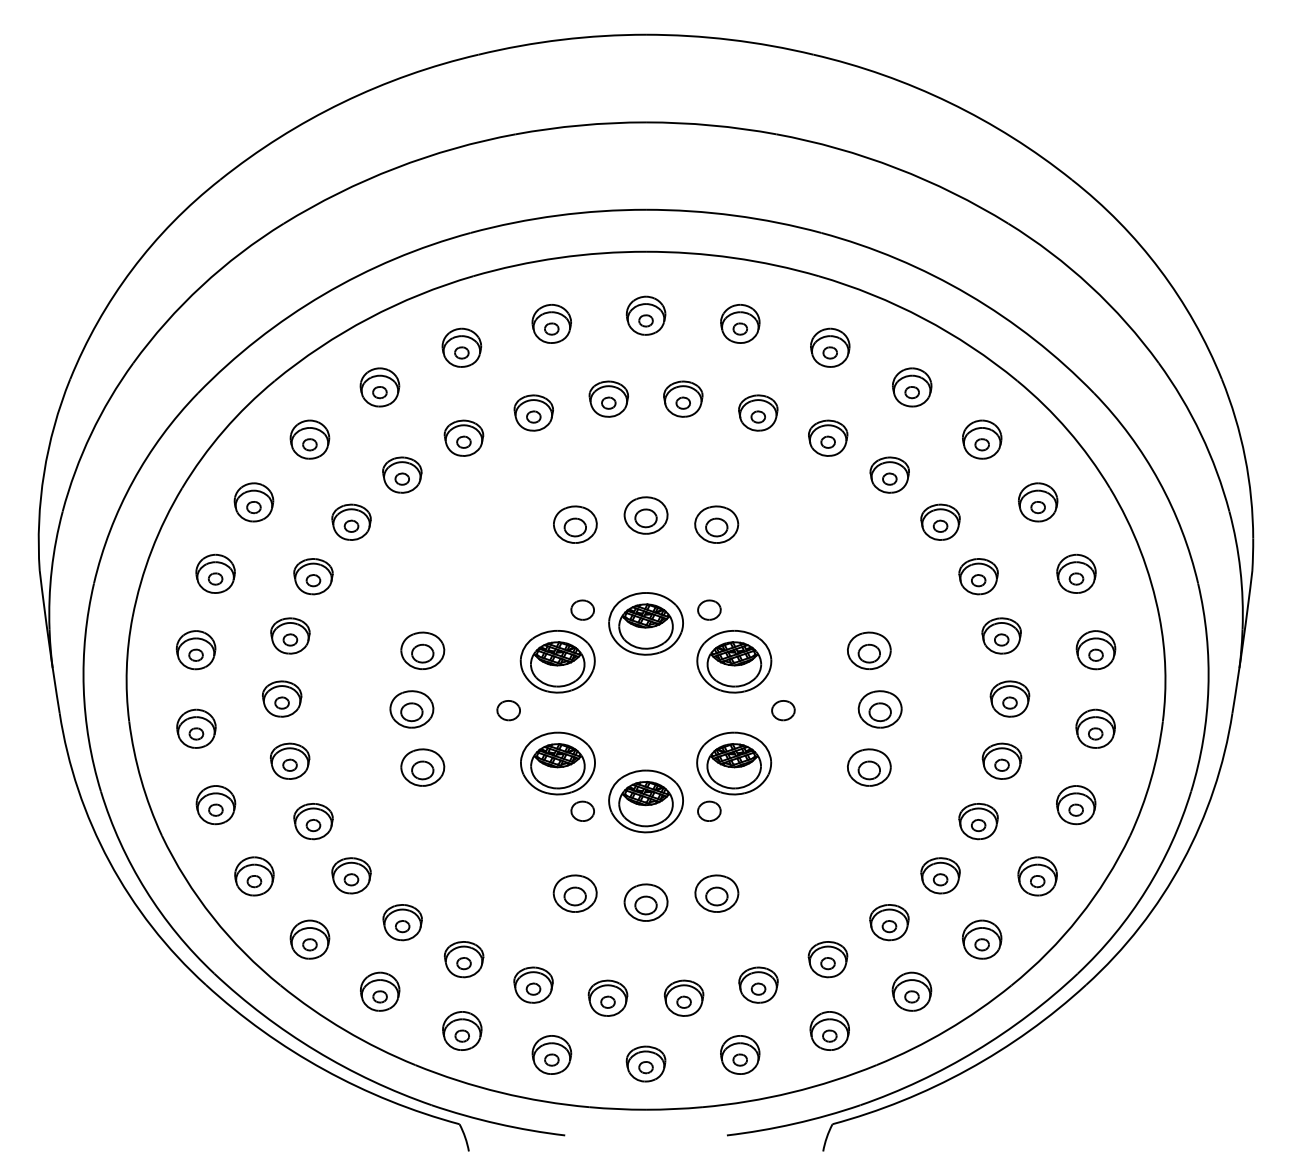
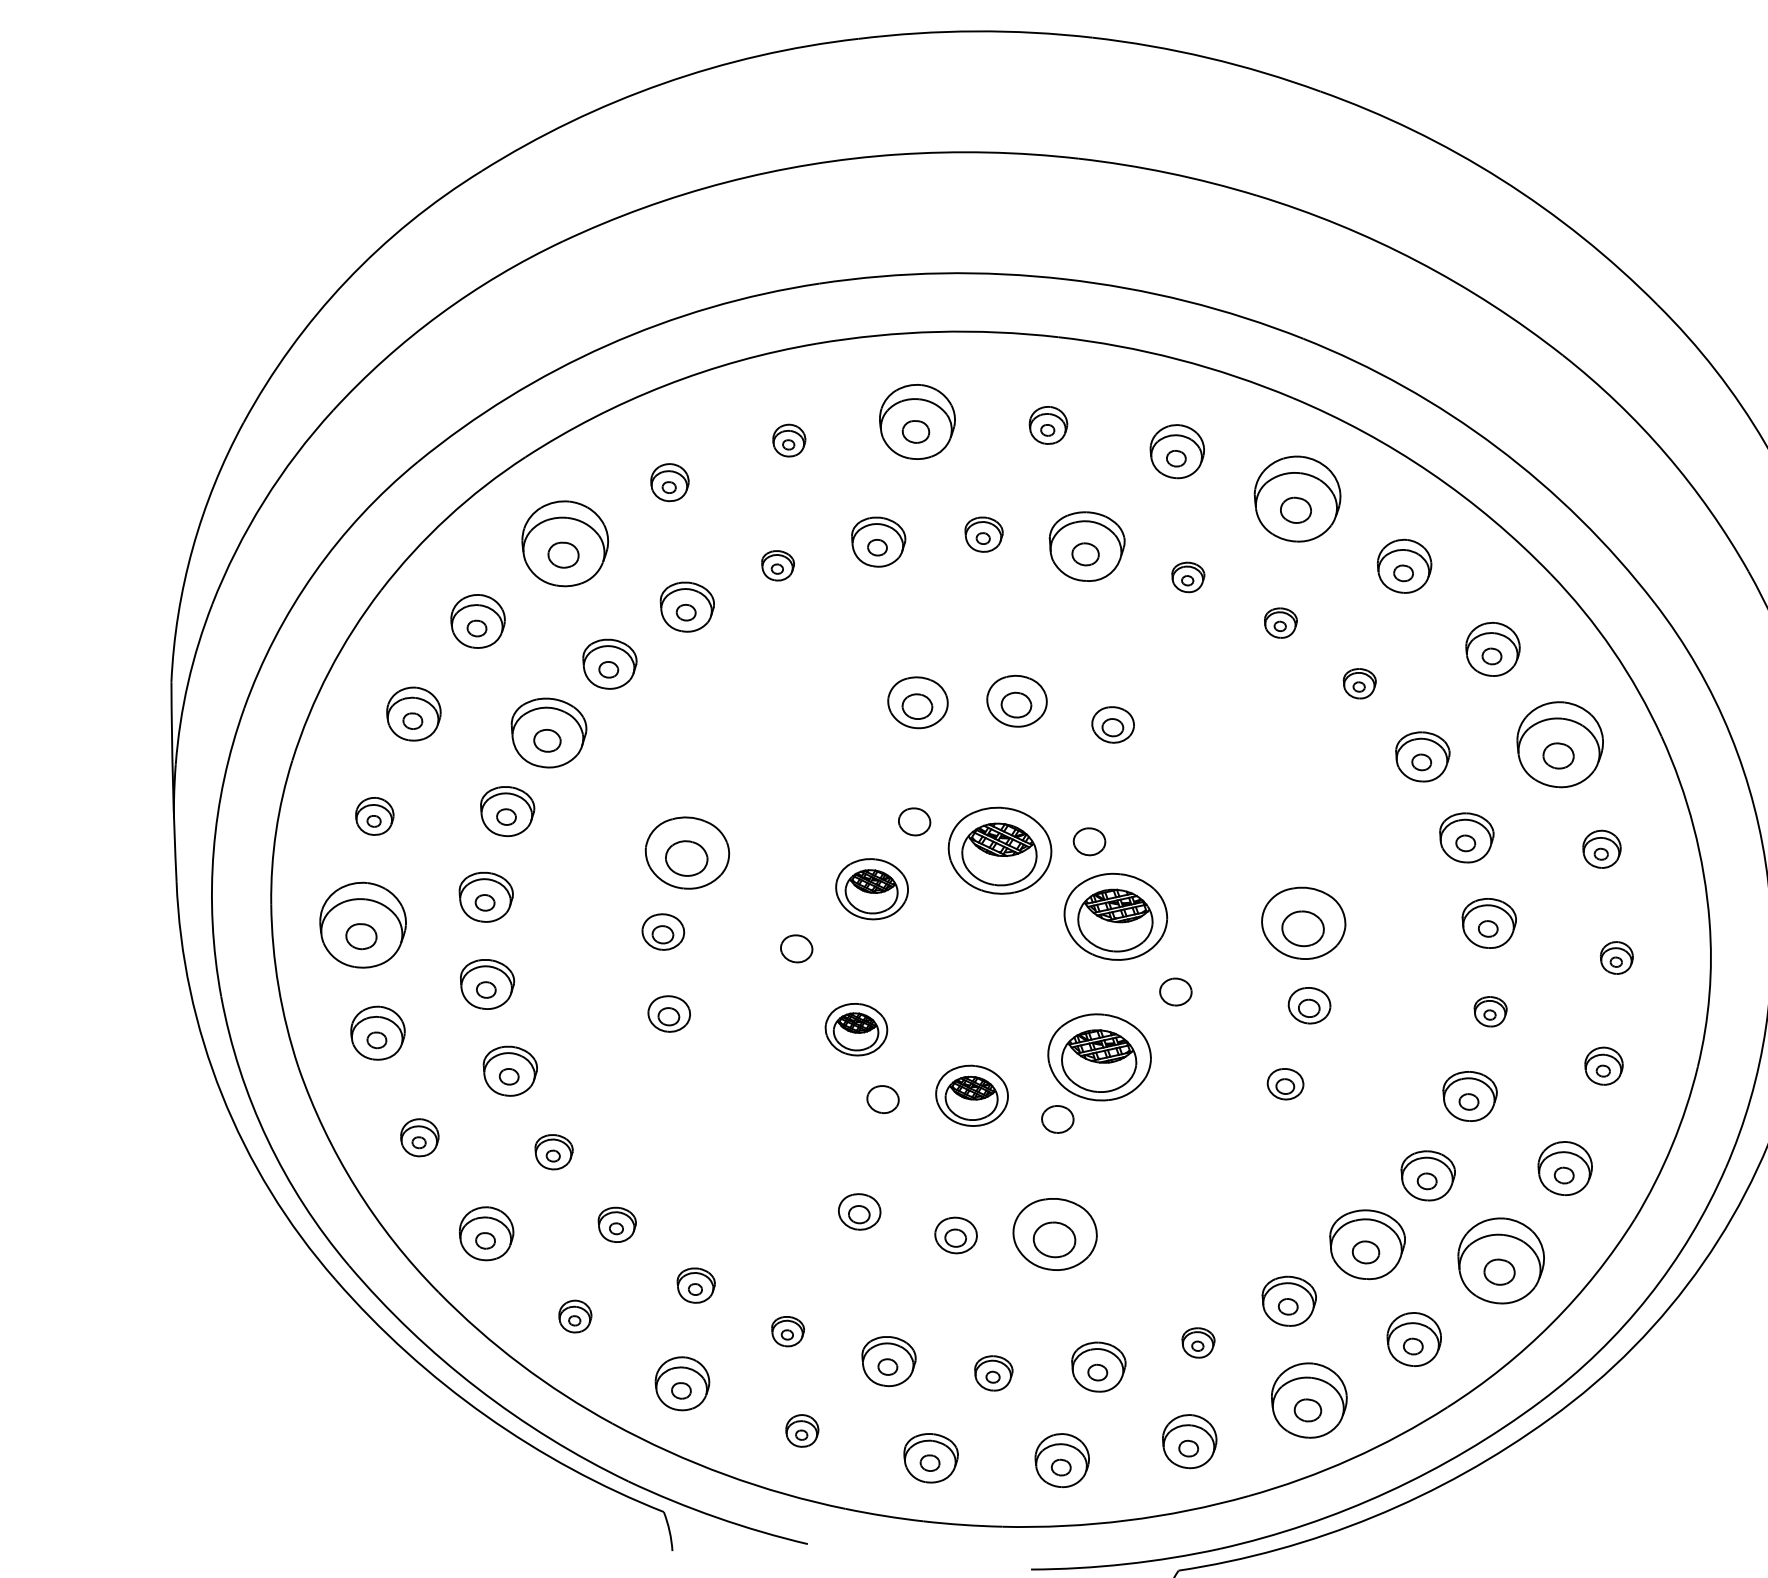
part: (645, 315) -> (1047, 425), size x0.7
part: (551, 323) -> (916, 421), size x1.4
part: (461, 347) -> (788, 440), size x0.6
part: (830, 347) -> (1297, 498), size x1.6
part: (379, 387) -> (669, 482), size x0.7
part: (608, 398) -> (983, 533), size x0.7
part: (683, 398) -> (1087, 545), size x1.4
part: (758, 412) -> (1188, 576), size x0.6
part: (463, 437) -> (777, 564), size x0.6
part: (828, 437) -> (1281, 622), size x0.6
part: (309, 439) -> (564, 543), size x1.6
part: (889, 474) -> (1359, 682), size x0.6
part: (1038, 502) -> (1560, 744), size x1.6
part: (716, 524) -> (1112, 724), size x0.7
part: (1076, 573) -> (1601, 848), size x0.7
part: (313, 576) -> (548, 733), size x1.4
part: (195, 650) -> (373, 816), size x0.7
part: (422, 650) -> (687, 852), size x1.4
part: (869, 650) -> (1304, 922), size x1.4
part: (1095, 650) -> (1616, 958), size x0.6
part: (557, 661) -> (871, 888), size x0.7
part: (1009, 698) -> (1489, 1010), size x0.6
part: (411, 709) -> (662, 932), size x0.7
part: (879, 709) -> (1308, 1005), size x0.7
part: (196, 728) -> (362, 924), size x1.6
part: (1095, 728) -> (1603, 1065), size x0.7
part: (557, 763) -> (855, 1029), size x0.6
part: (422, 767) -> (668, 1013), size x0.7
part: (869, 767) -> (1285, 1084), size x0.6
part: (645, 801) -> (971, 1095), size x0.7
part: (351, 875) -> (553, 1151), size x0.7
part: (940, 875) -> (1366, 1244), size x1.4
part: (254, 876) -> (419, 1137), size x0.7
part: (1037, 876) -> (1500, 1260), size x1.6
part: (574, 893) -> (858, 1211), size x0.7
part: (716, 893) -> (1054, 1233), size x1.4
part: (645, 902) -> (955, 1235), size x0.7
part: (402, 922) -> (616, 1224), size x0.7
part: (463, 959) -> (695, 1285), size x0.7
part: (827, 959) -> (1197, 1342), size x0.6
part: (533, 984) -> (787, 1330), size x0.6
part: (380, 991) -> (575, 1316), size x0.6
part: (911, 991) -> (1308, 1399), size x1.4
part: (683, 997) -> (992, 1372), size x0.7
part: (551, 1054) -> (801, 1430), size x0.6

